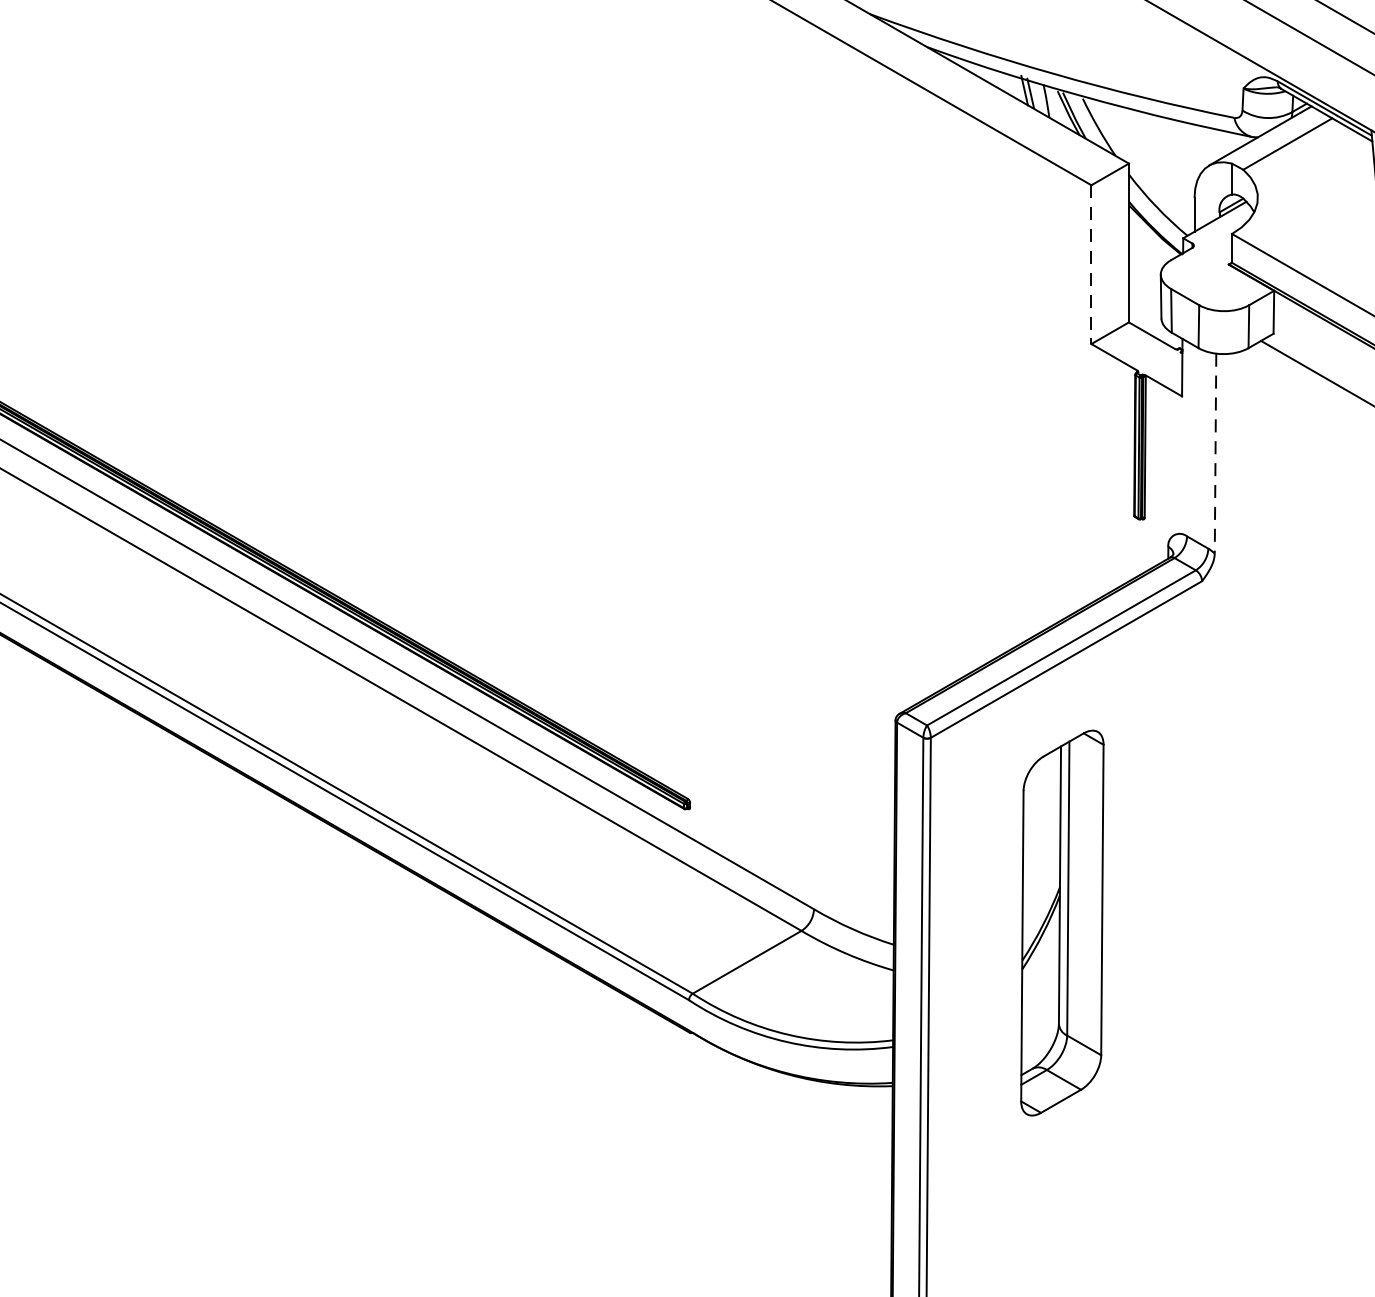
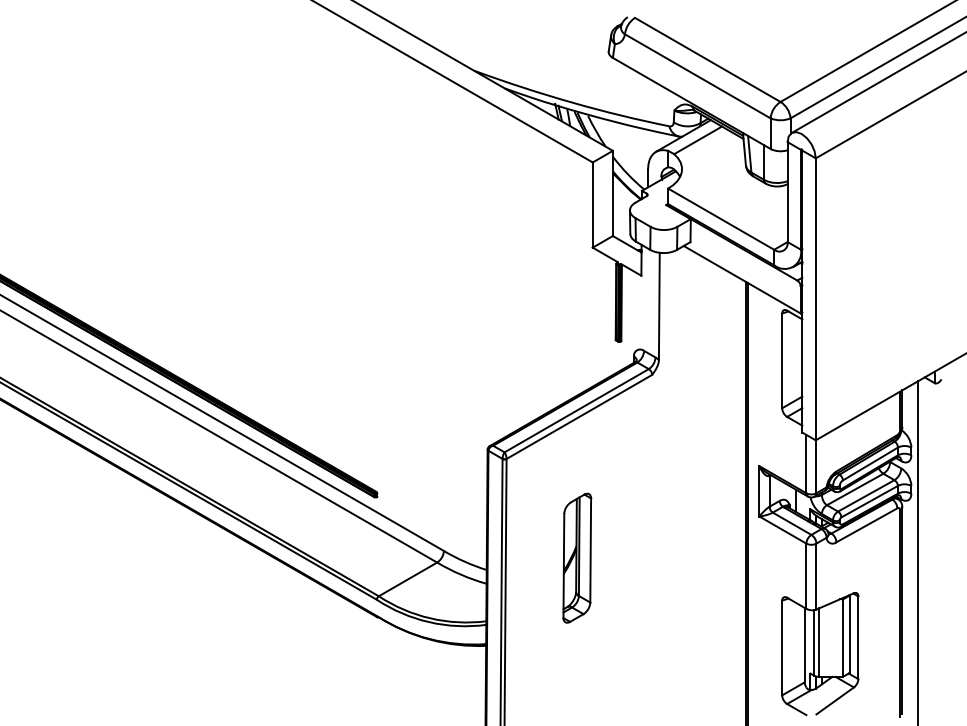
line: (1090, 265) -> (592, 205), dashed -> solid
line: (1215, 453) -> (659, 306), dashed -> solid
part: (1062, 921) -> (577, 557), size x0.62

